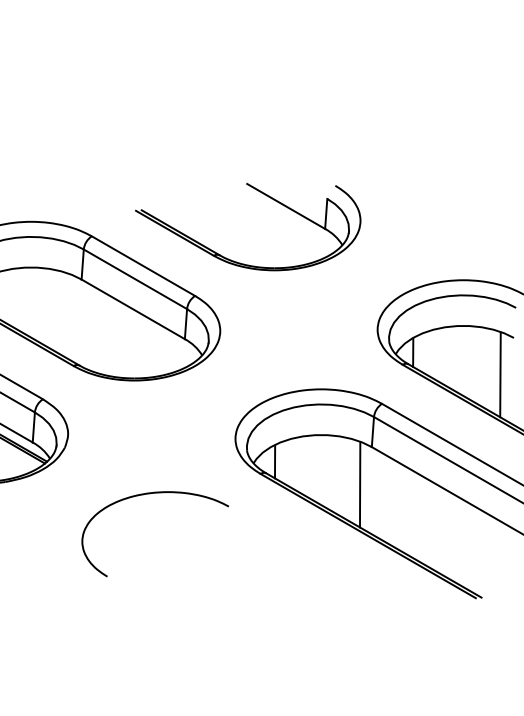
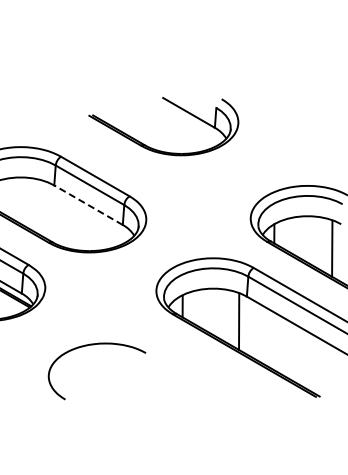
part: (265, 196) -> (175, 106), moved
line: (133, 309) -> (88, 205), solid -> dashed
curve: (151, 495) -> (94, 345), moved

